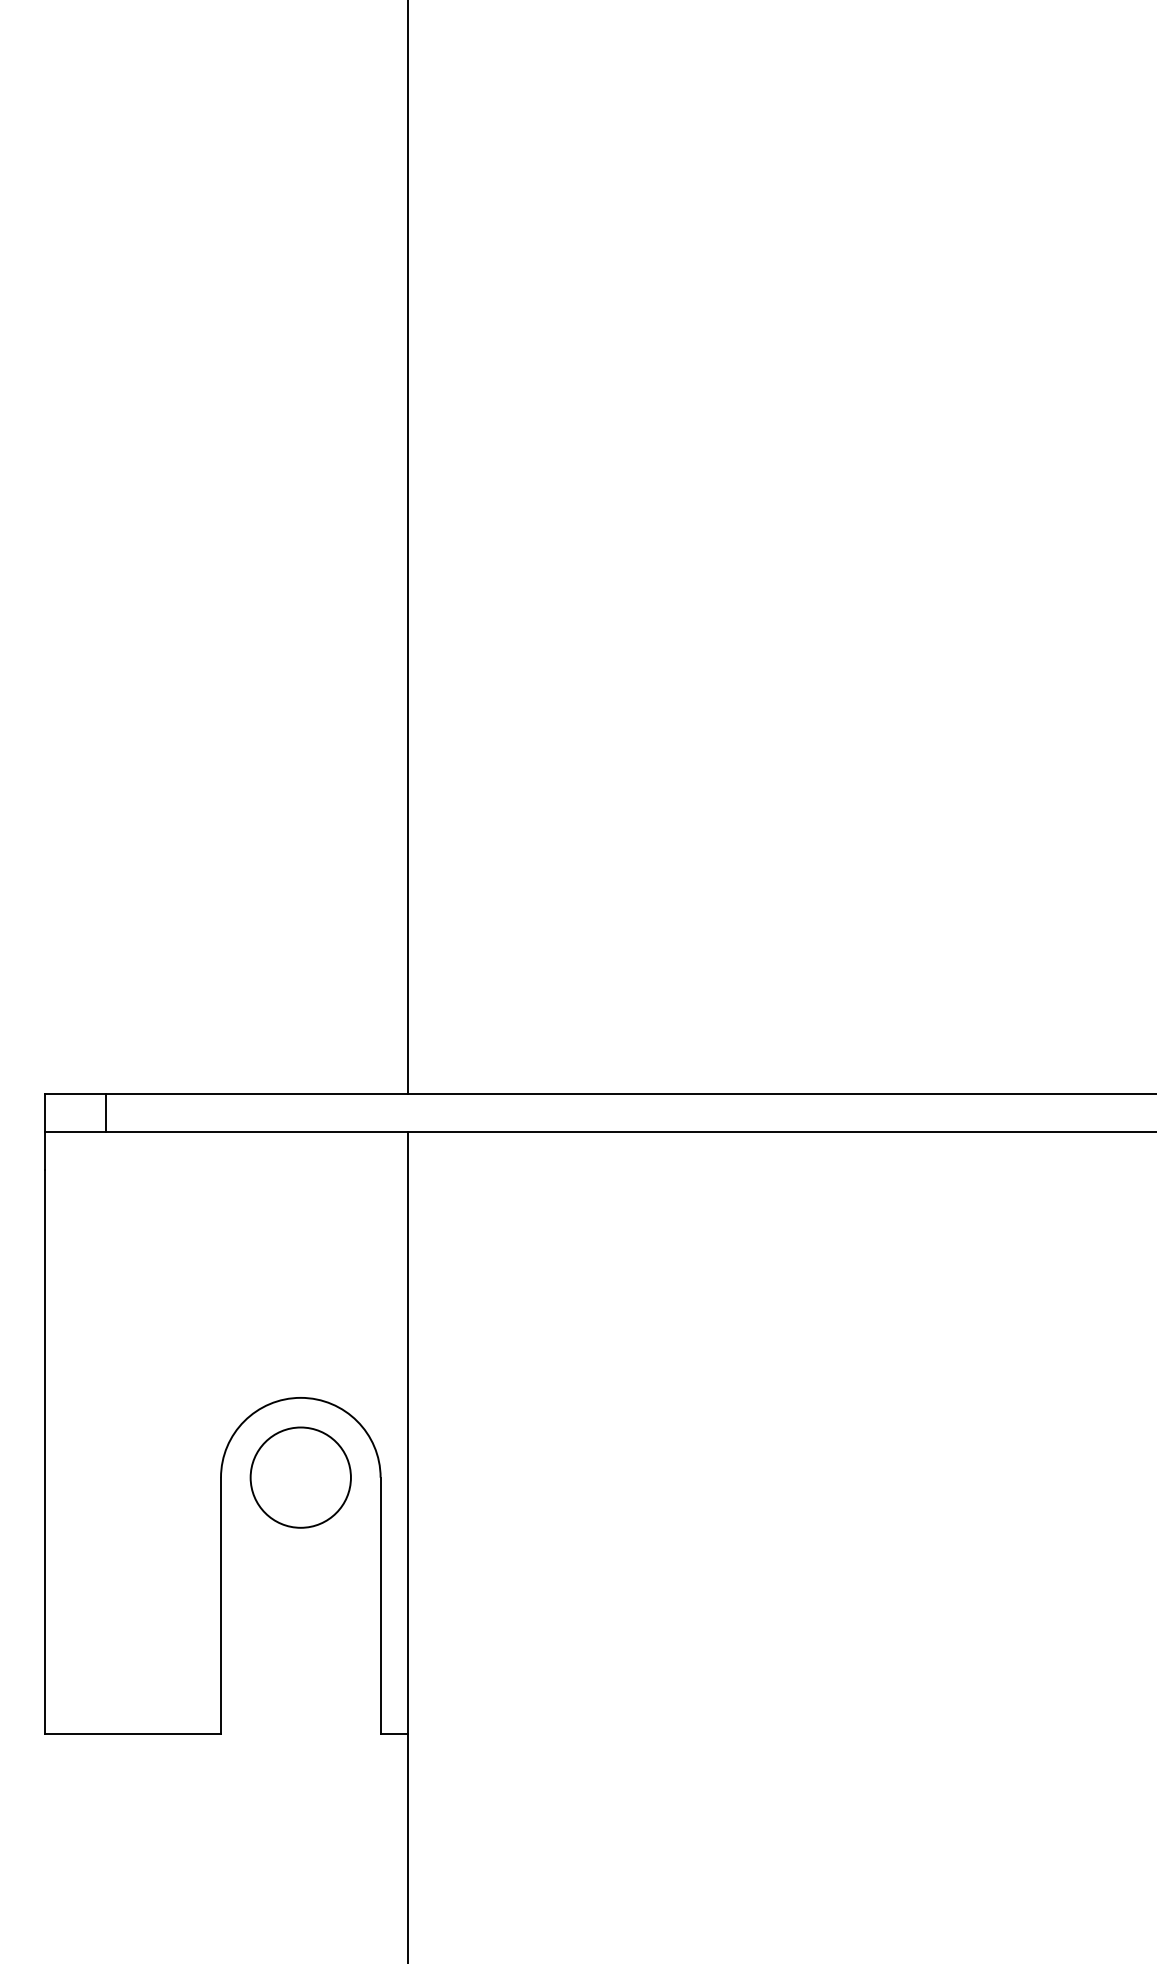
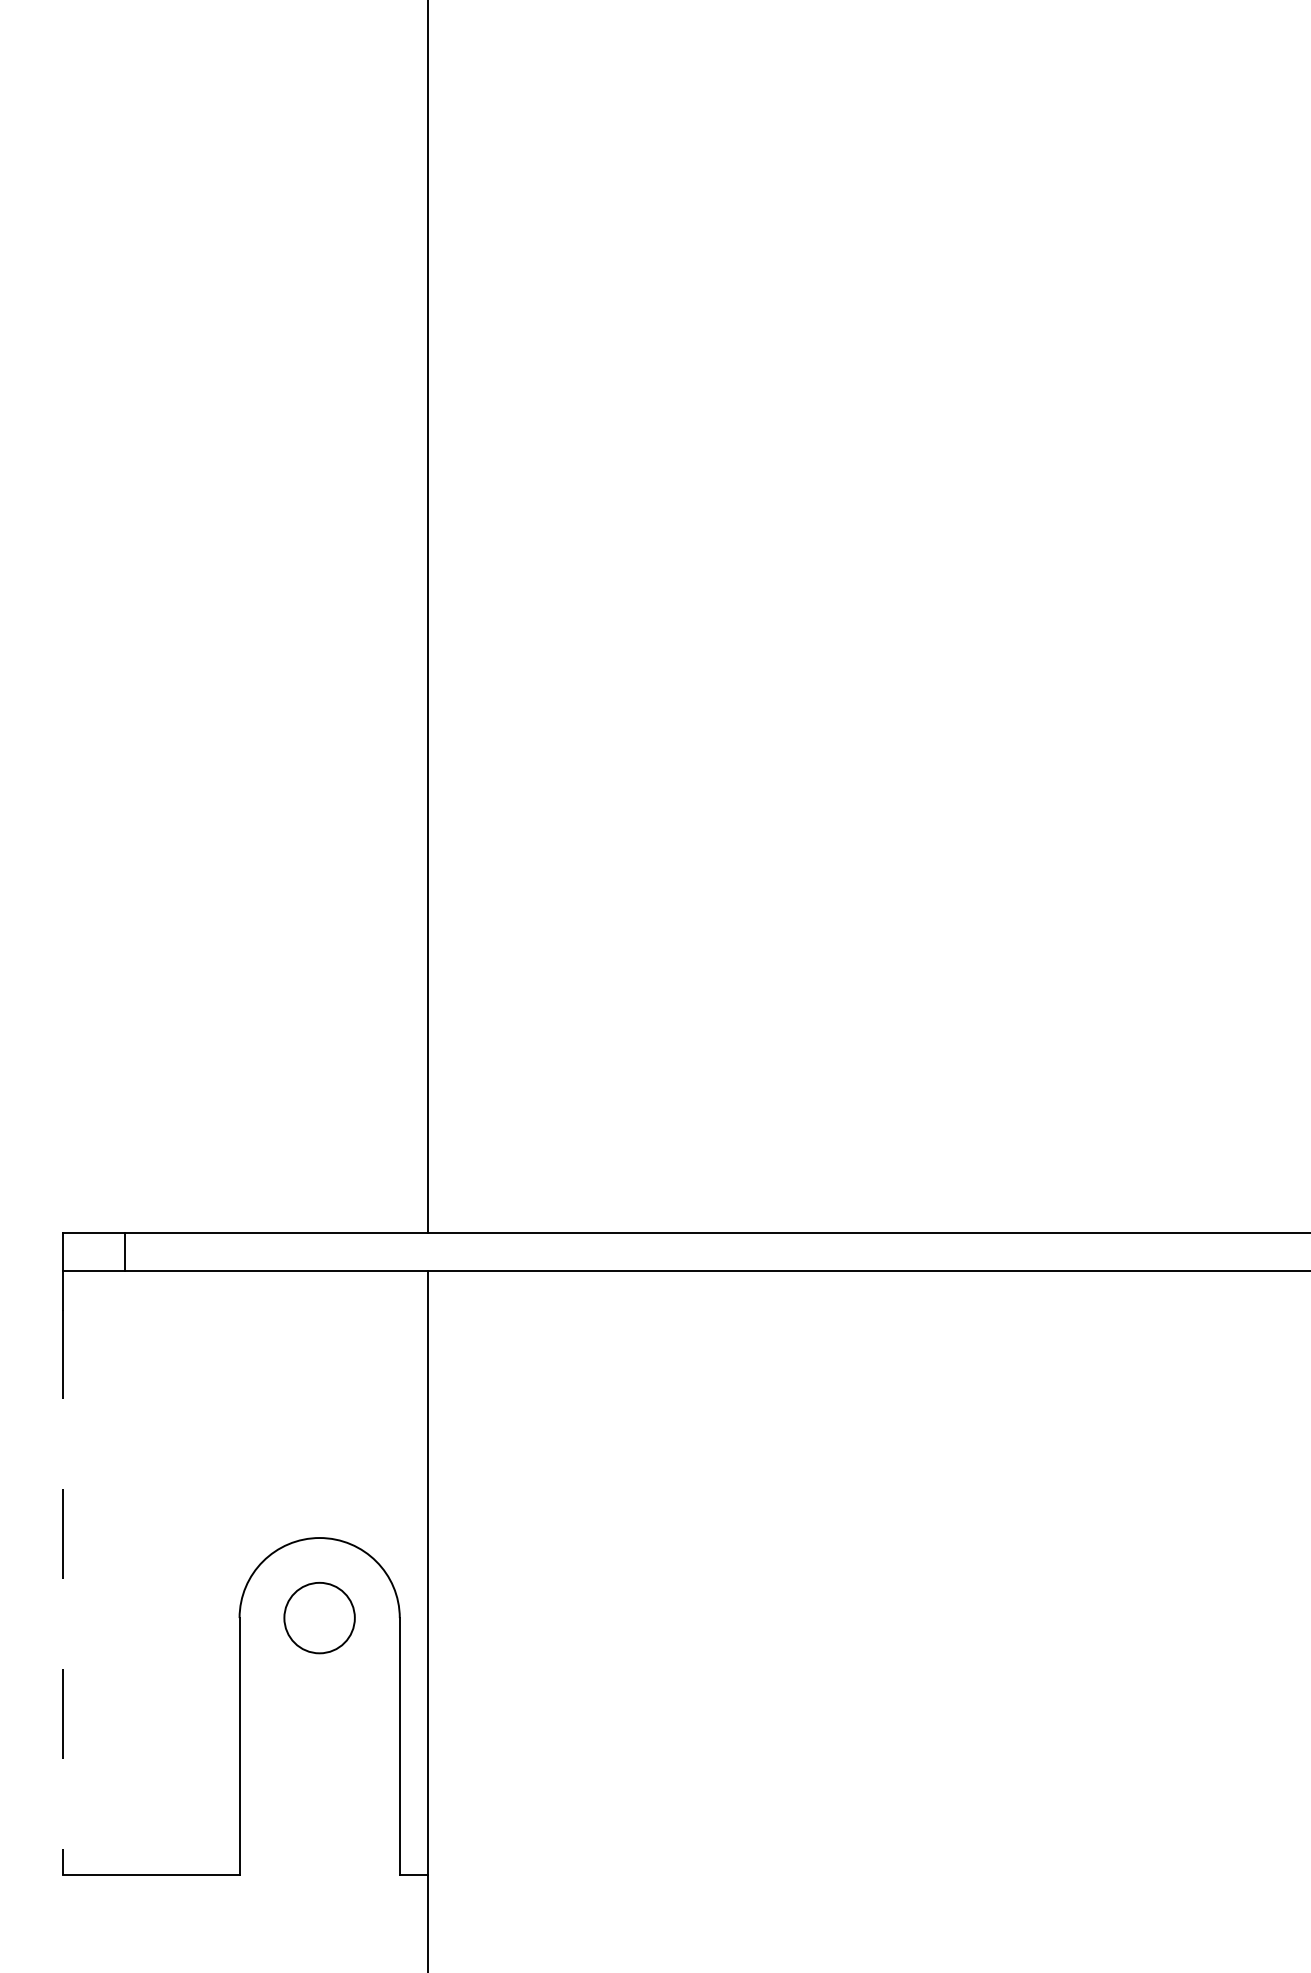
line: (44, 1452) -> (62, 1592), solid -> dashed
circle: (300, 1477) -> (319, 1617), size x0.7

